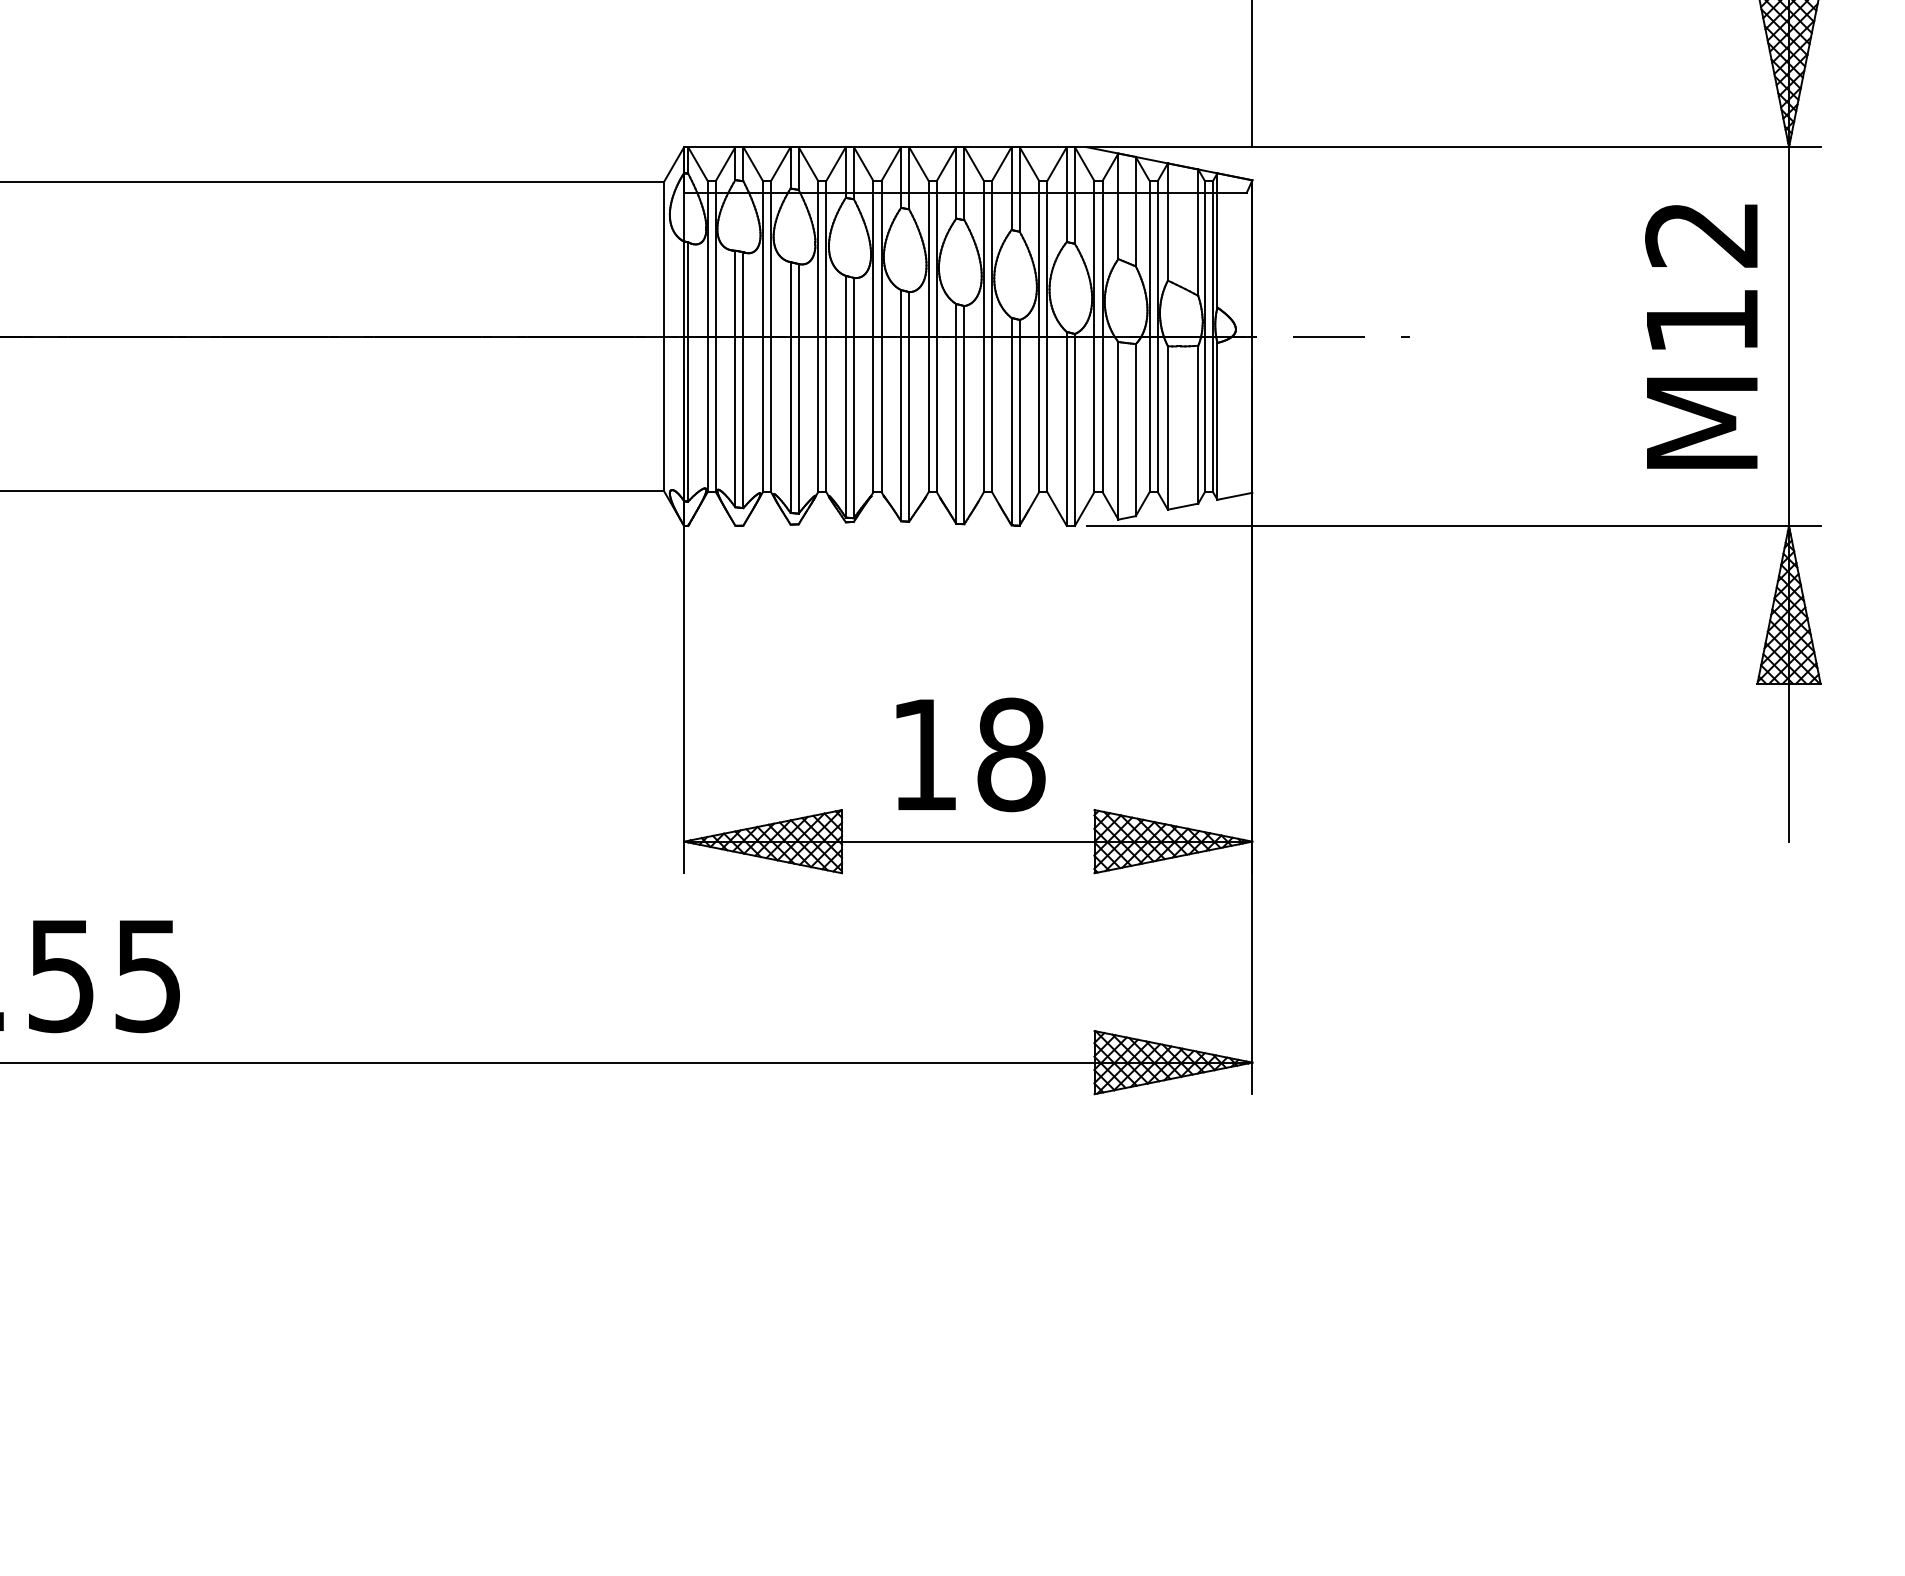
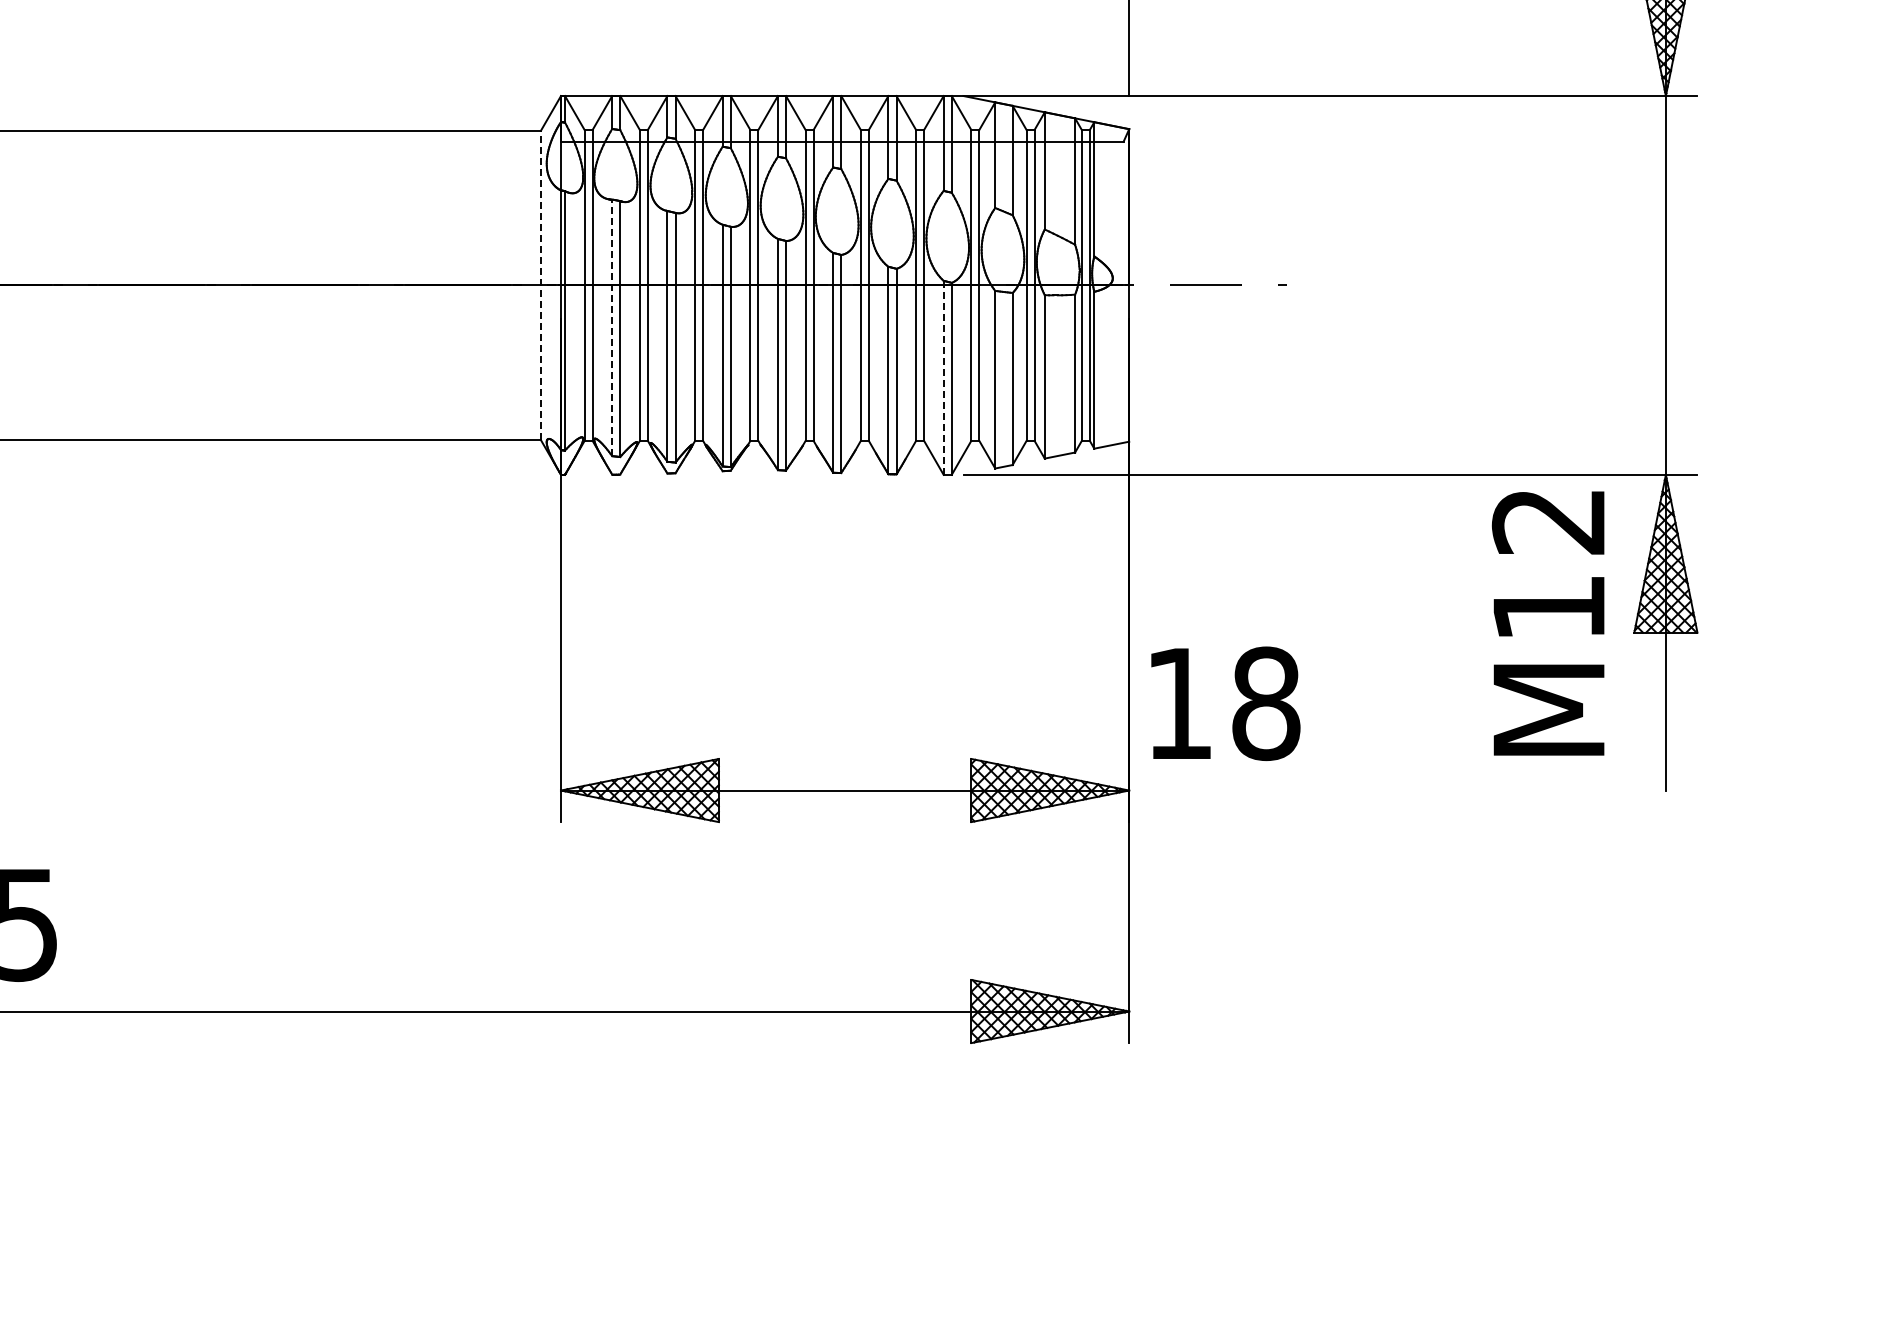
line: (664, 336) -> (541, 285), solid -> dashed
text: (1701, 336) -> (1548, 623), moved
line: (735, 378) -> (612, 327), solid -> dashed
line: (1066, 428) -> (943, 377), solid -> dashed
text: (970, 754) -> (1225, 703), moved

